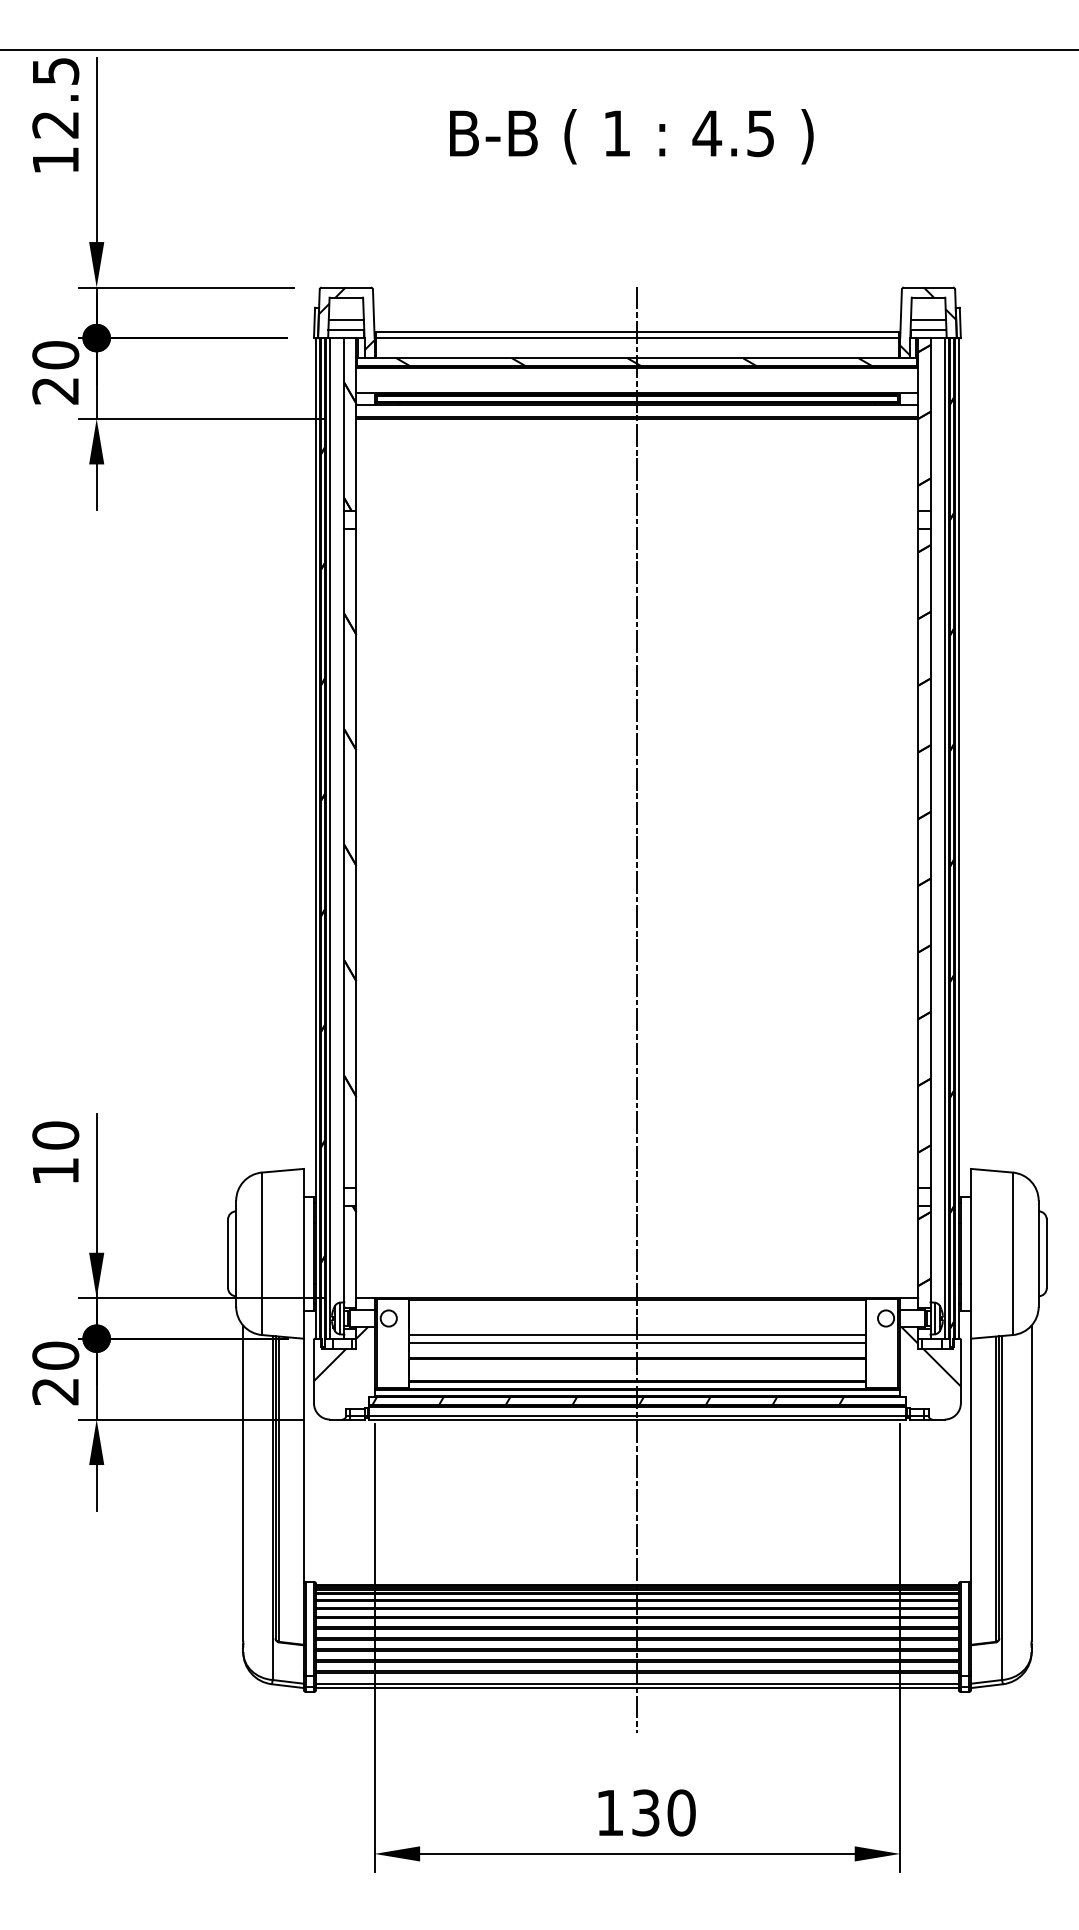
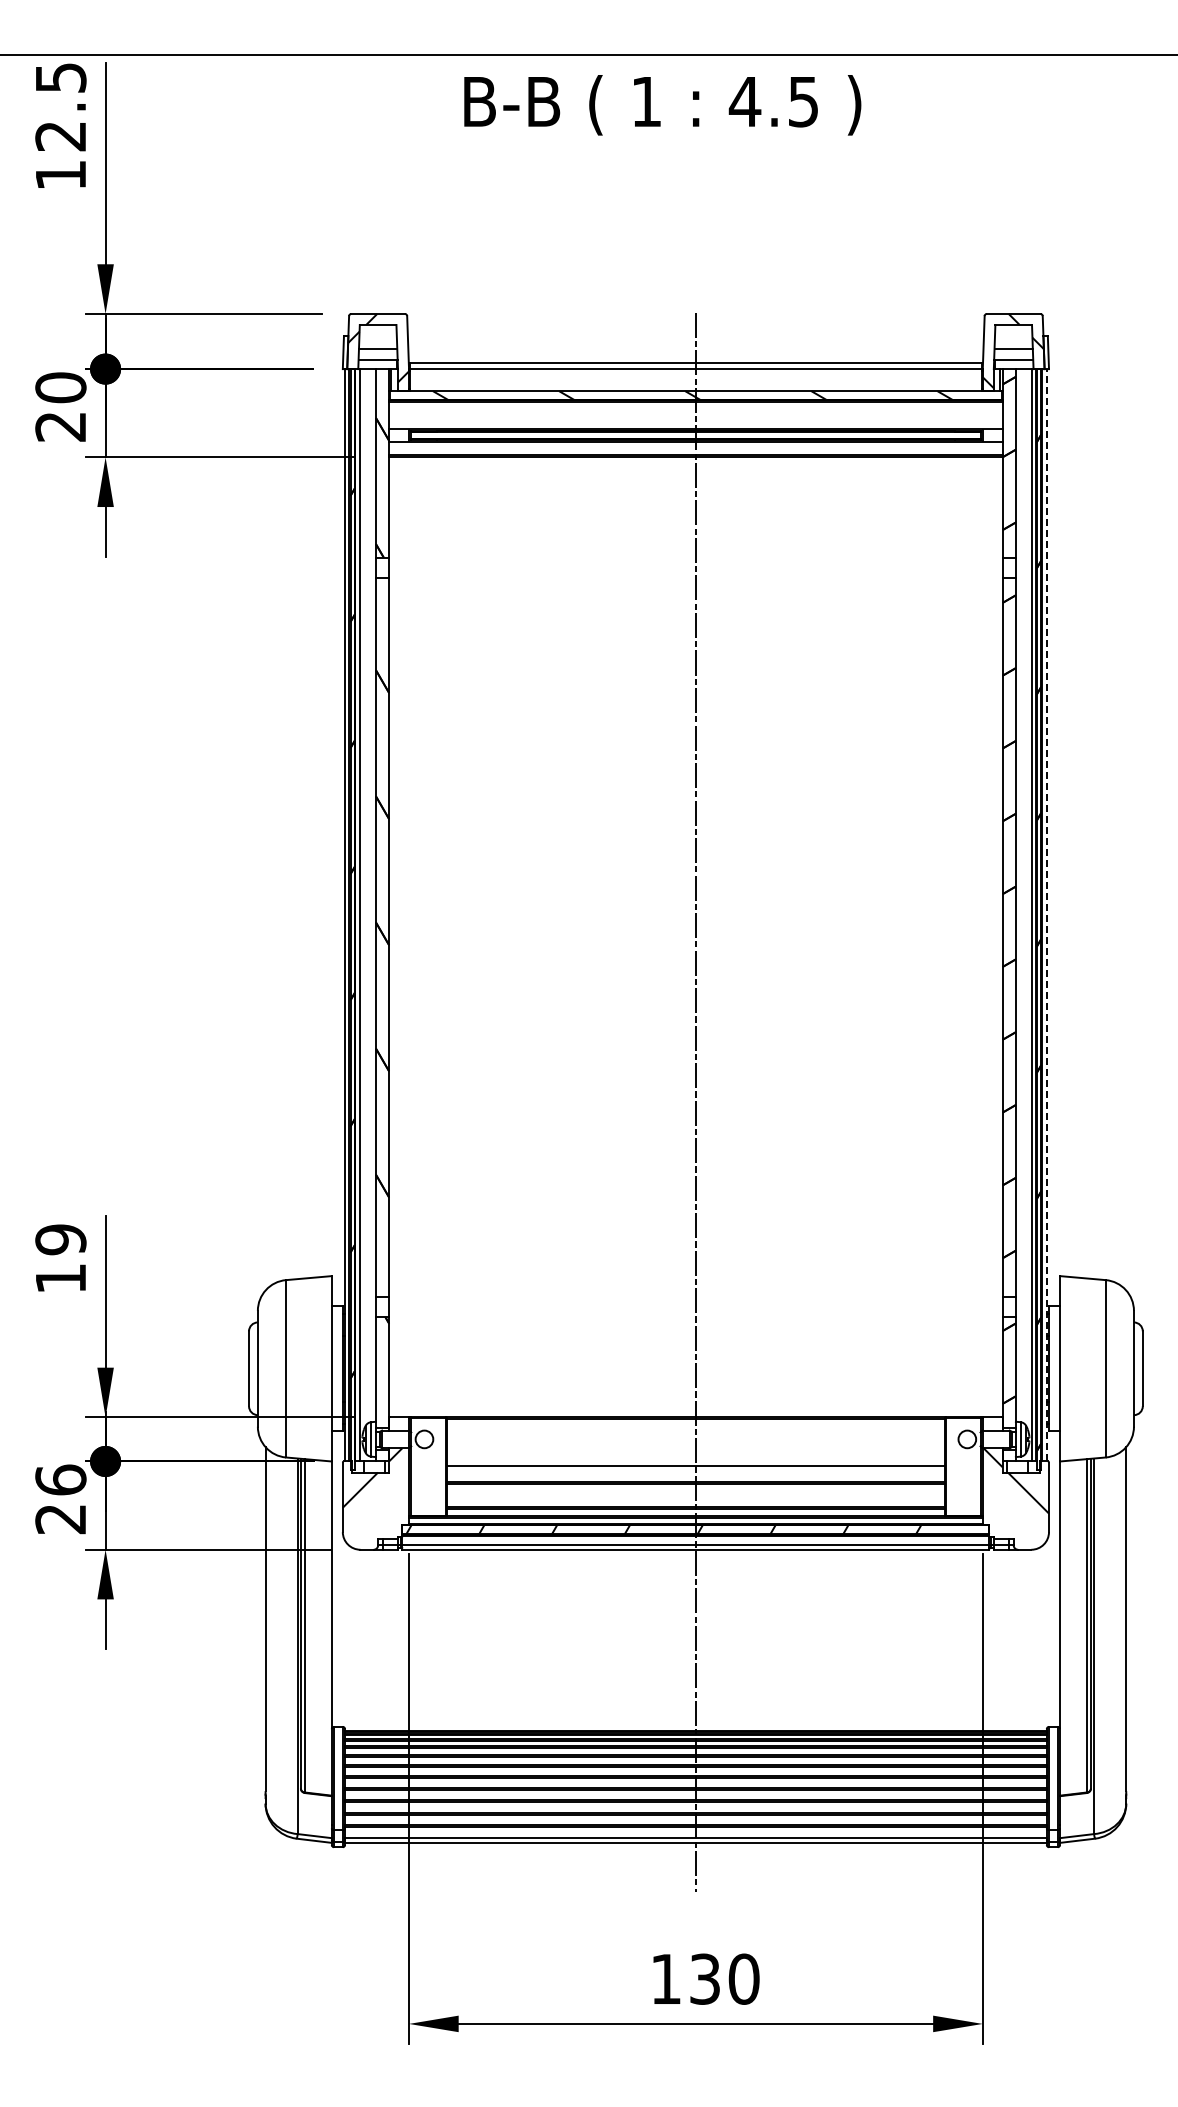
text: (631, 136) -> (662, 105), moved
line: (958, 837) -> (1046, 914), solid -> dashed
text: (55, 1135) -> (60, 1239), 10 -> 19
line: (637, 1335) -> (695, 1457), removed
text: (55, 1355) -> (60, 1479), 20 -> 26

